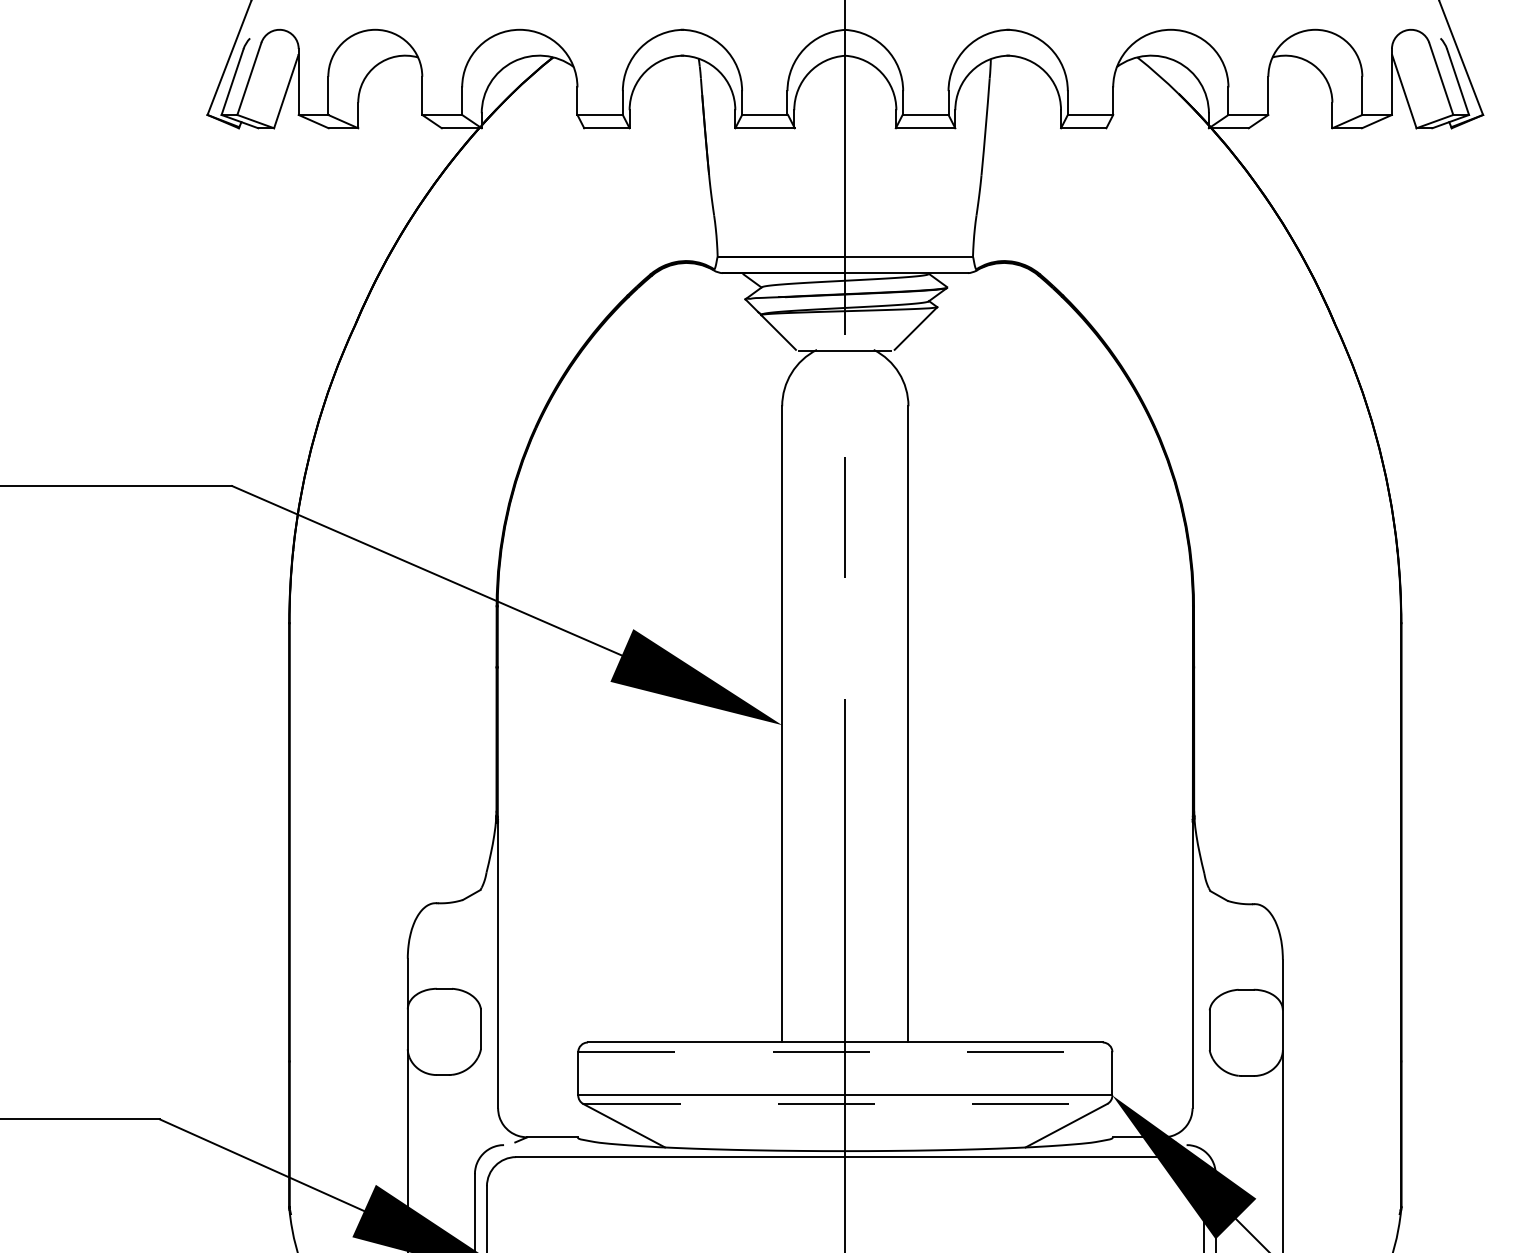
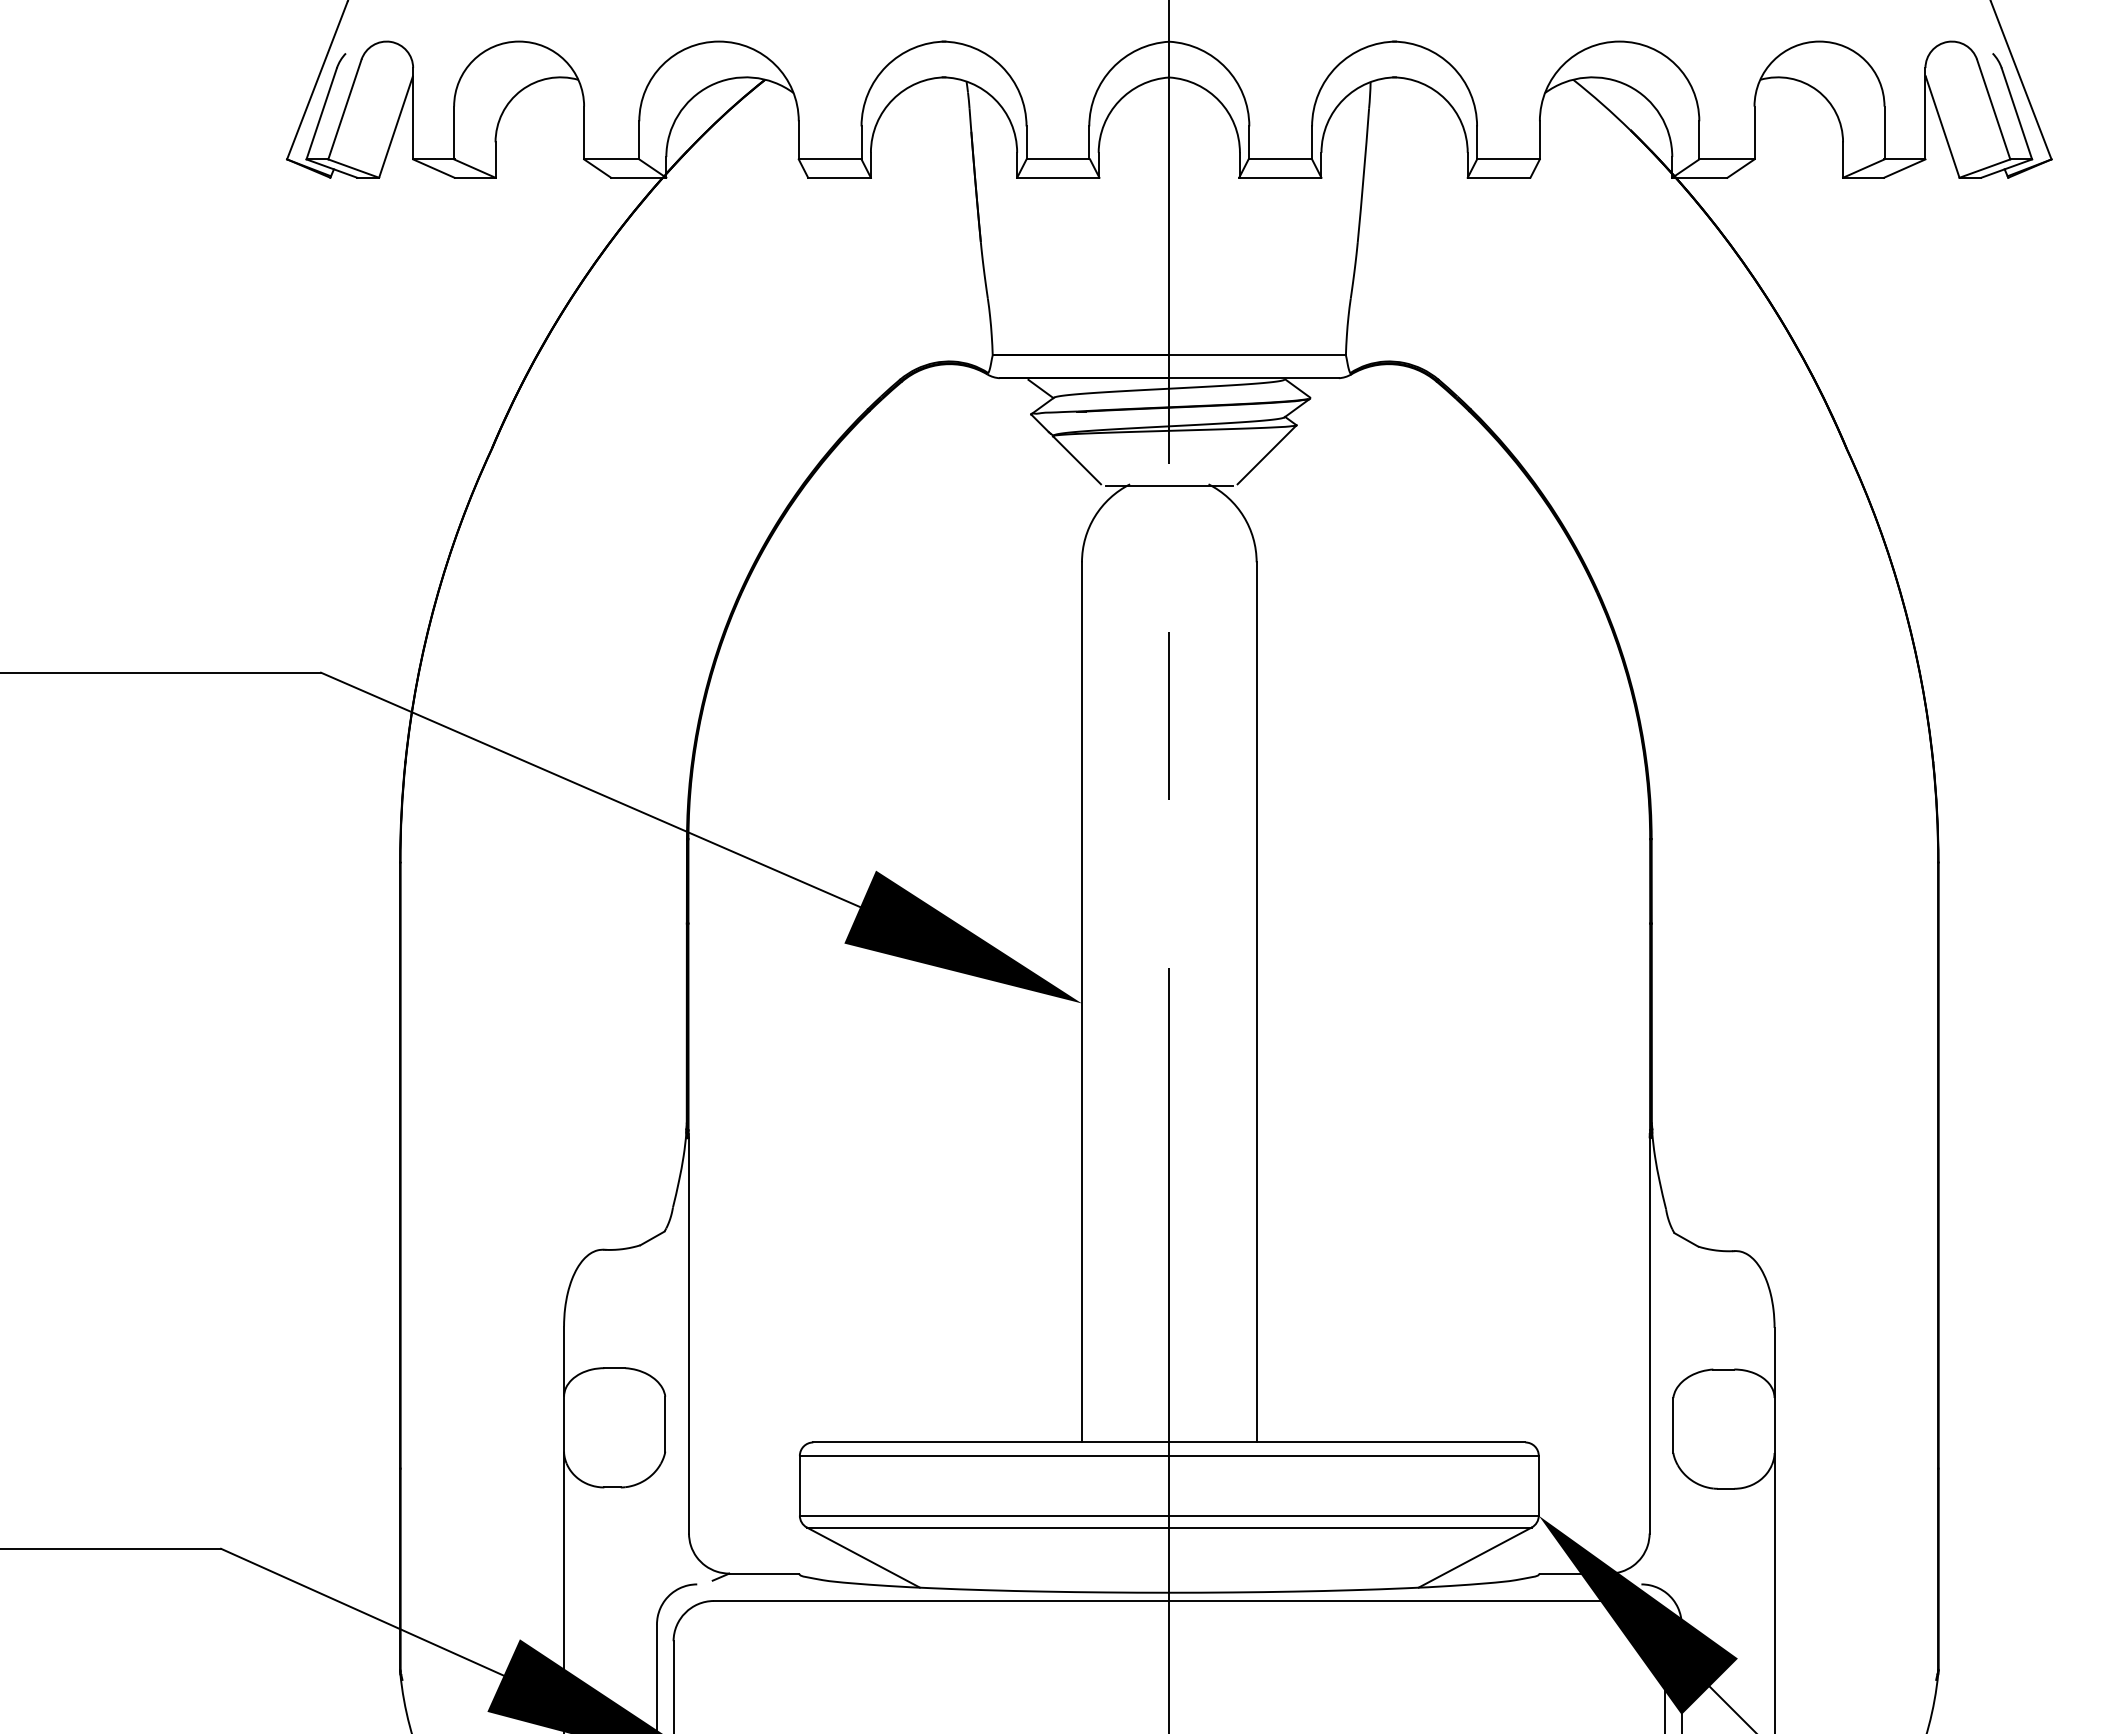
line: (845, 1051) -> (1169, 1455), dashed -> solid
line: (845, 1103) -> (1169, 1527), dashed -> solid

